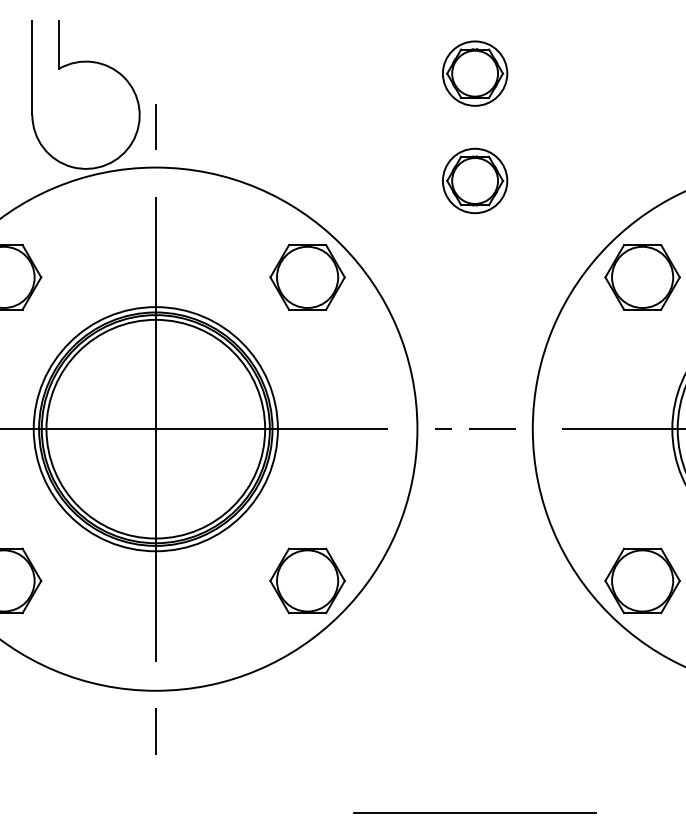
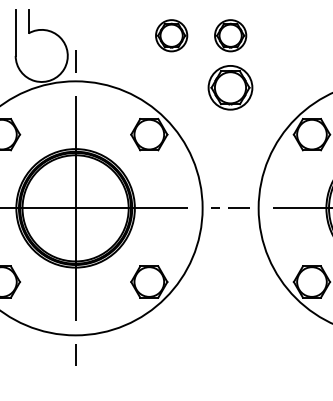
part: (353, 73) -> (171, 35), added
part: (474, 180) -> (230, 87), size x1.4
line: (474, 812) -> (230, 394), removed

